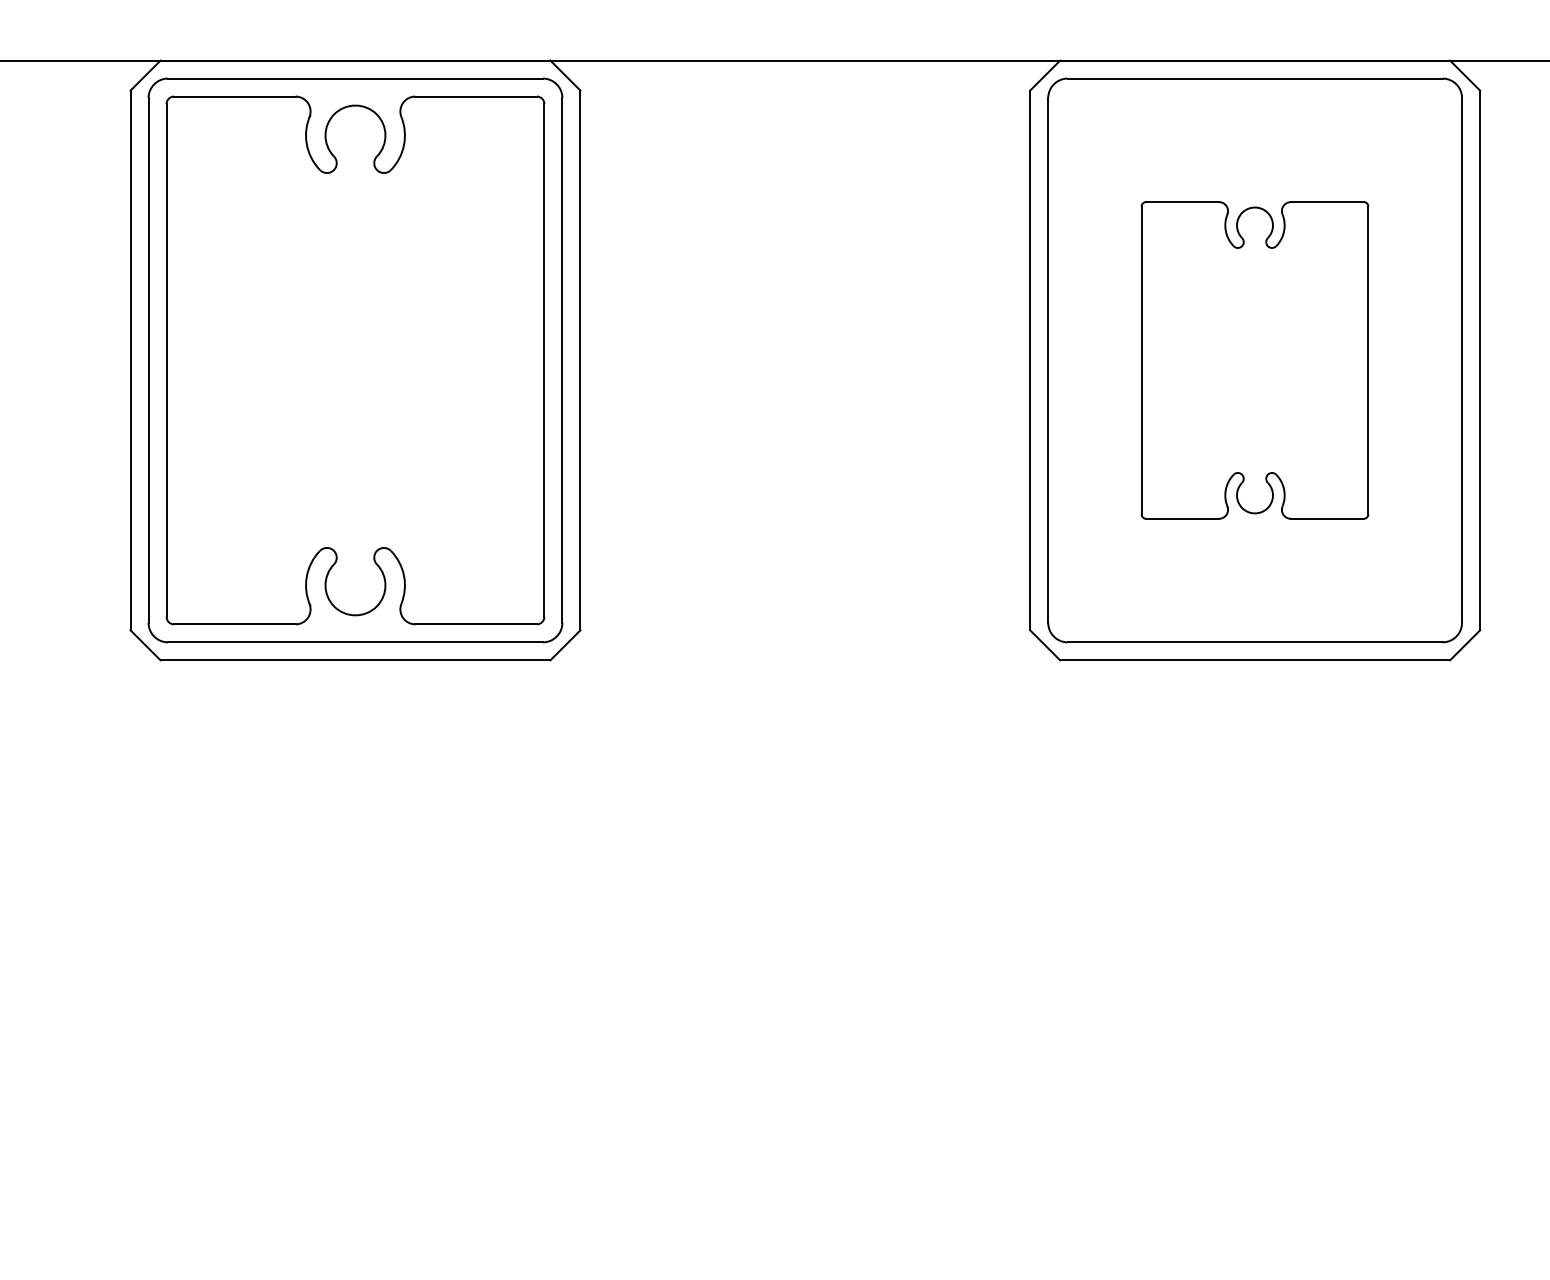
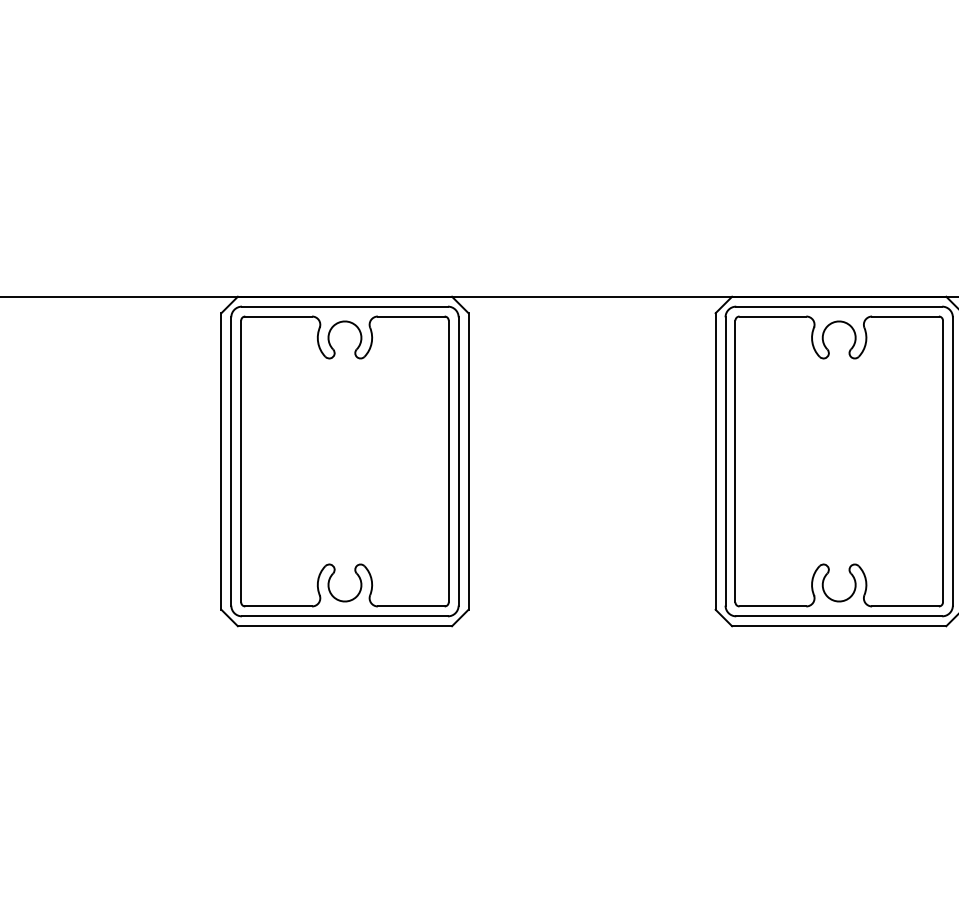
part: (1253, 360) -> (838, 461), size x1.67

